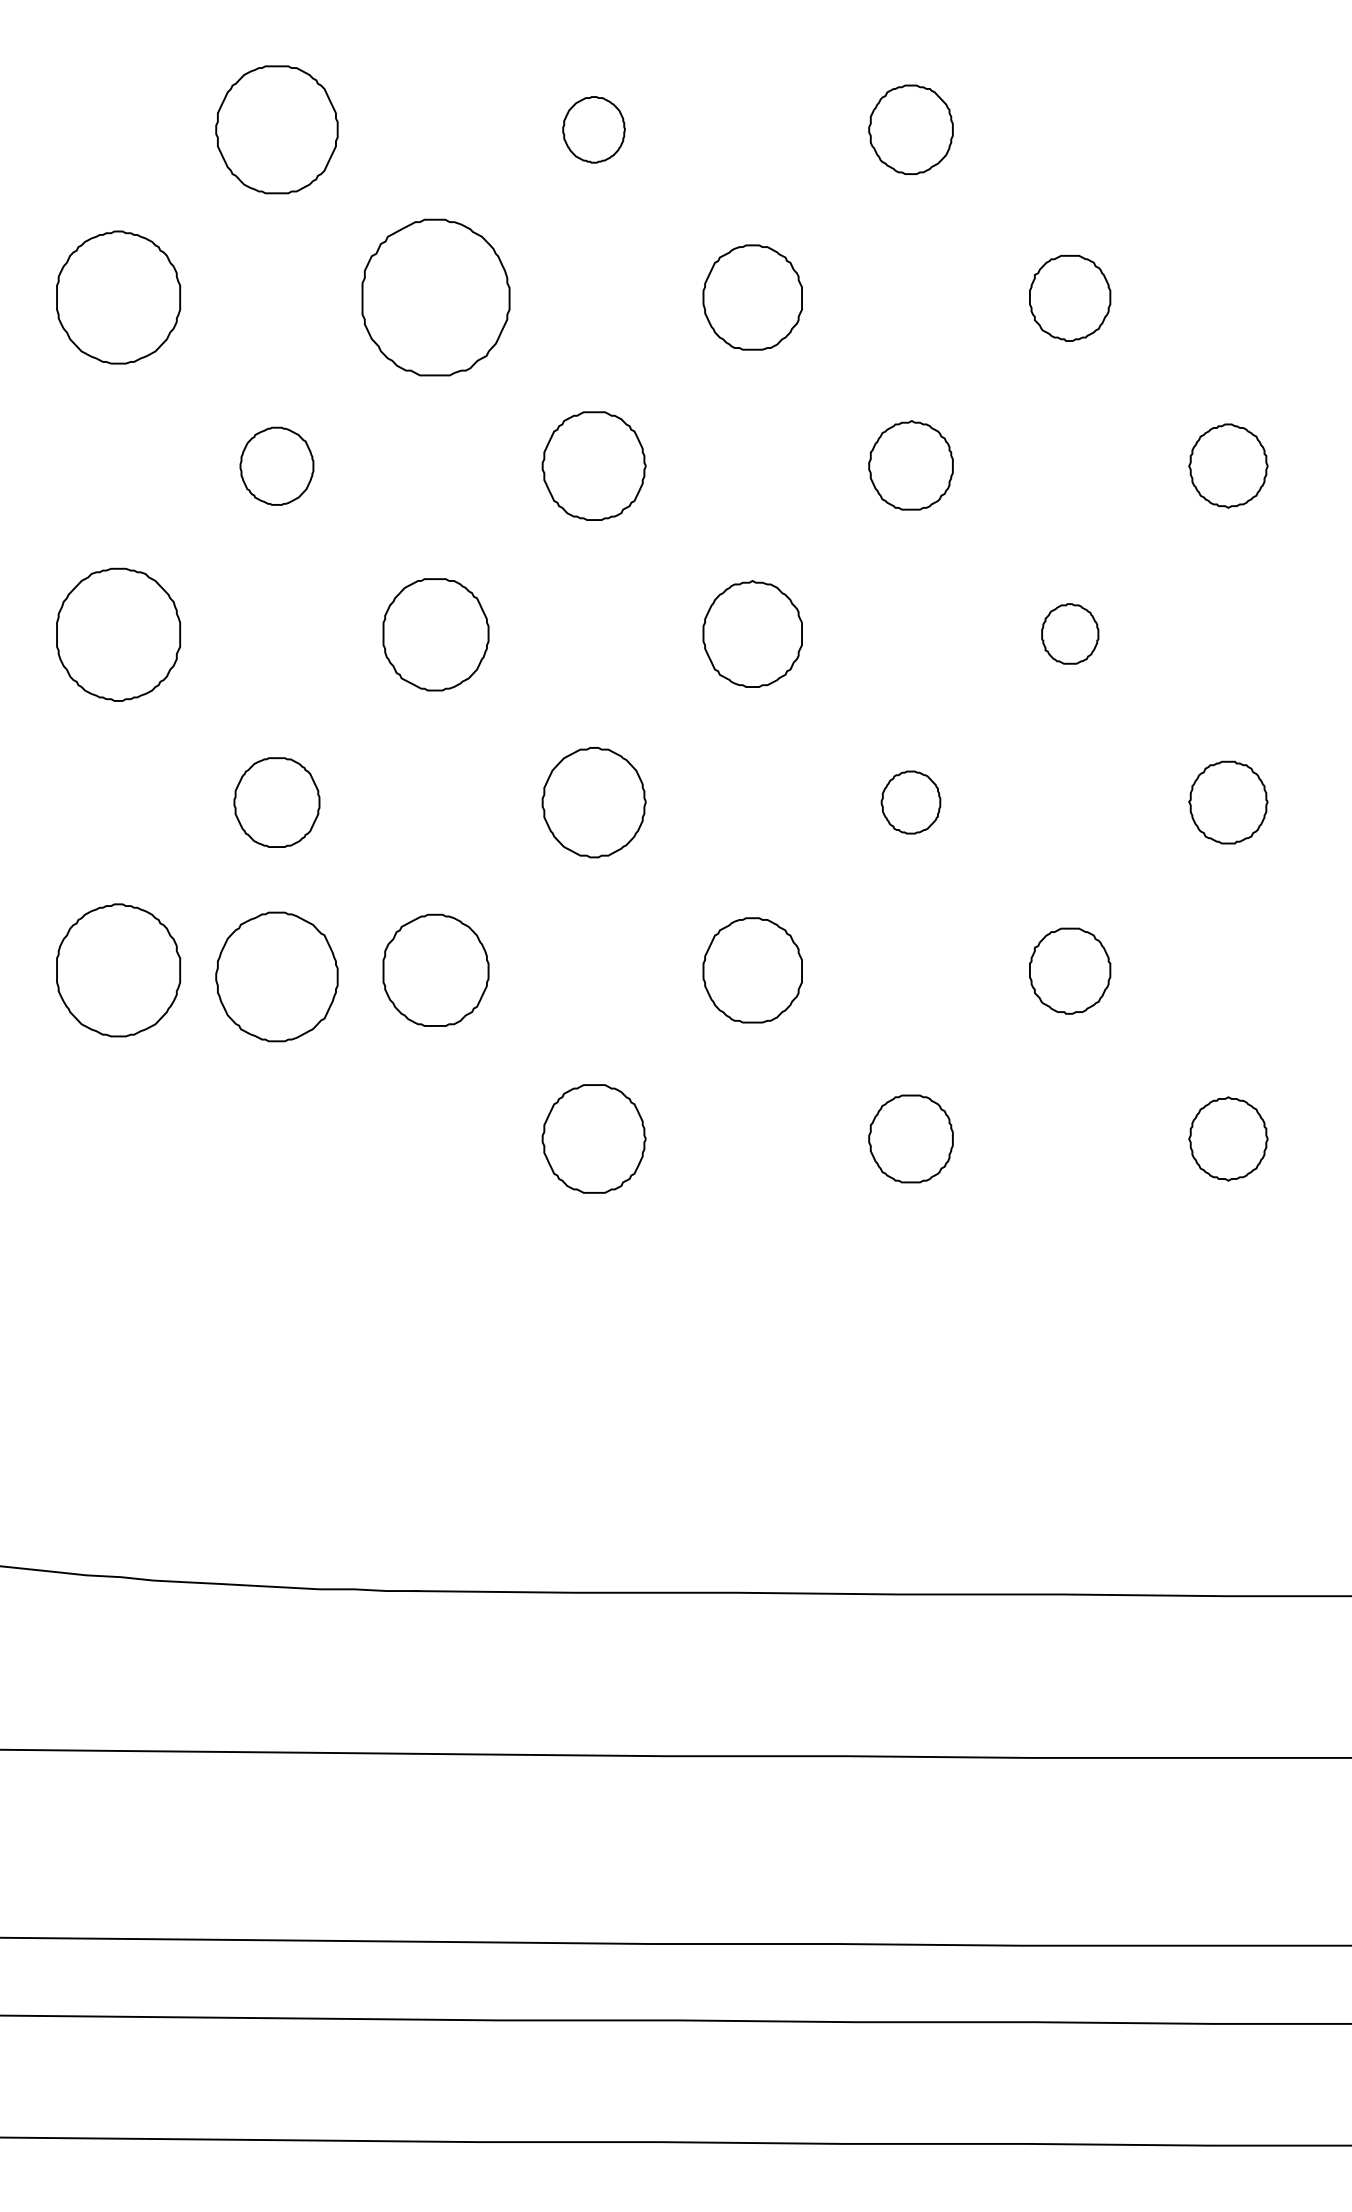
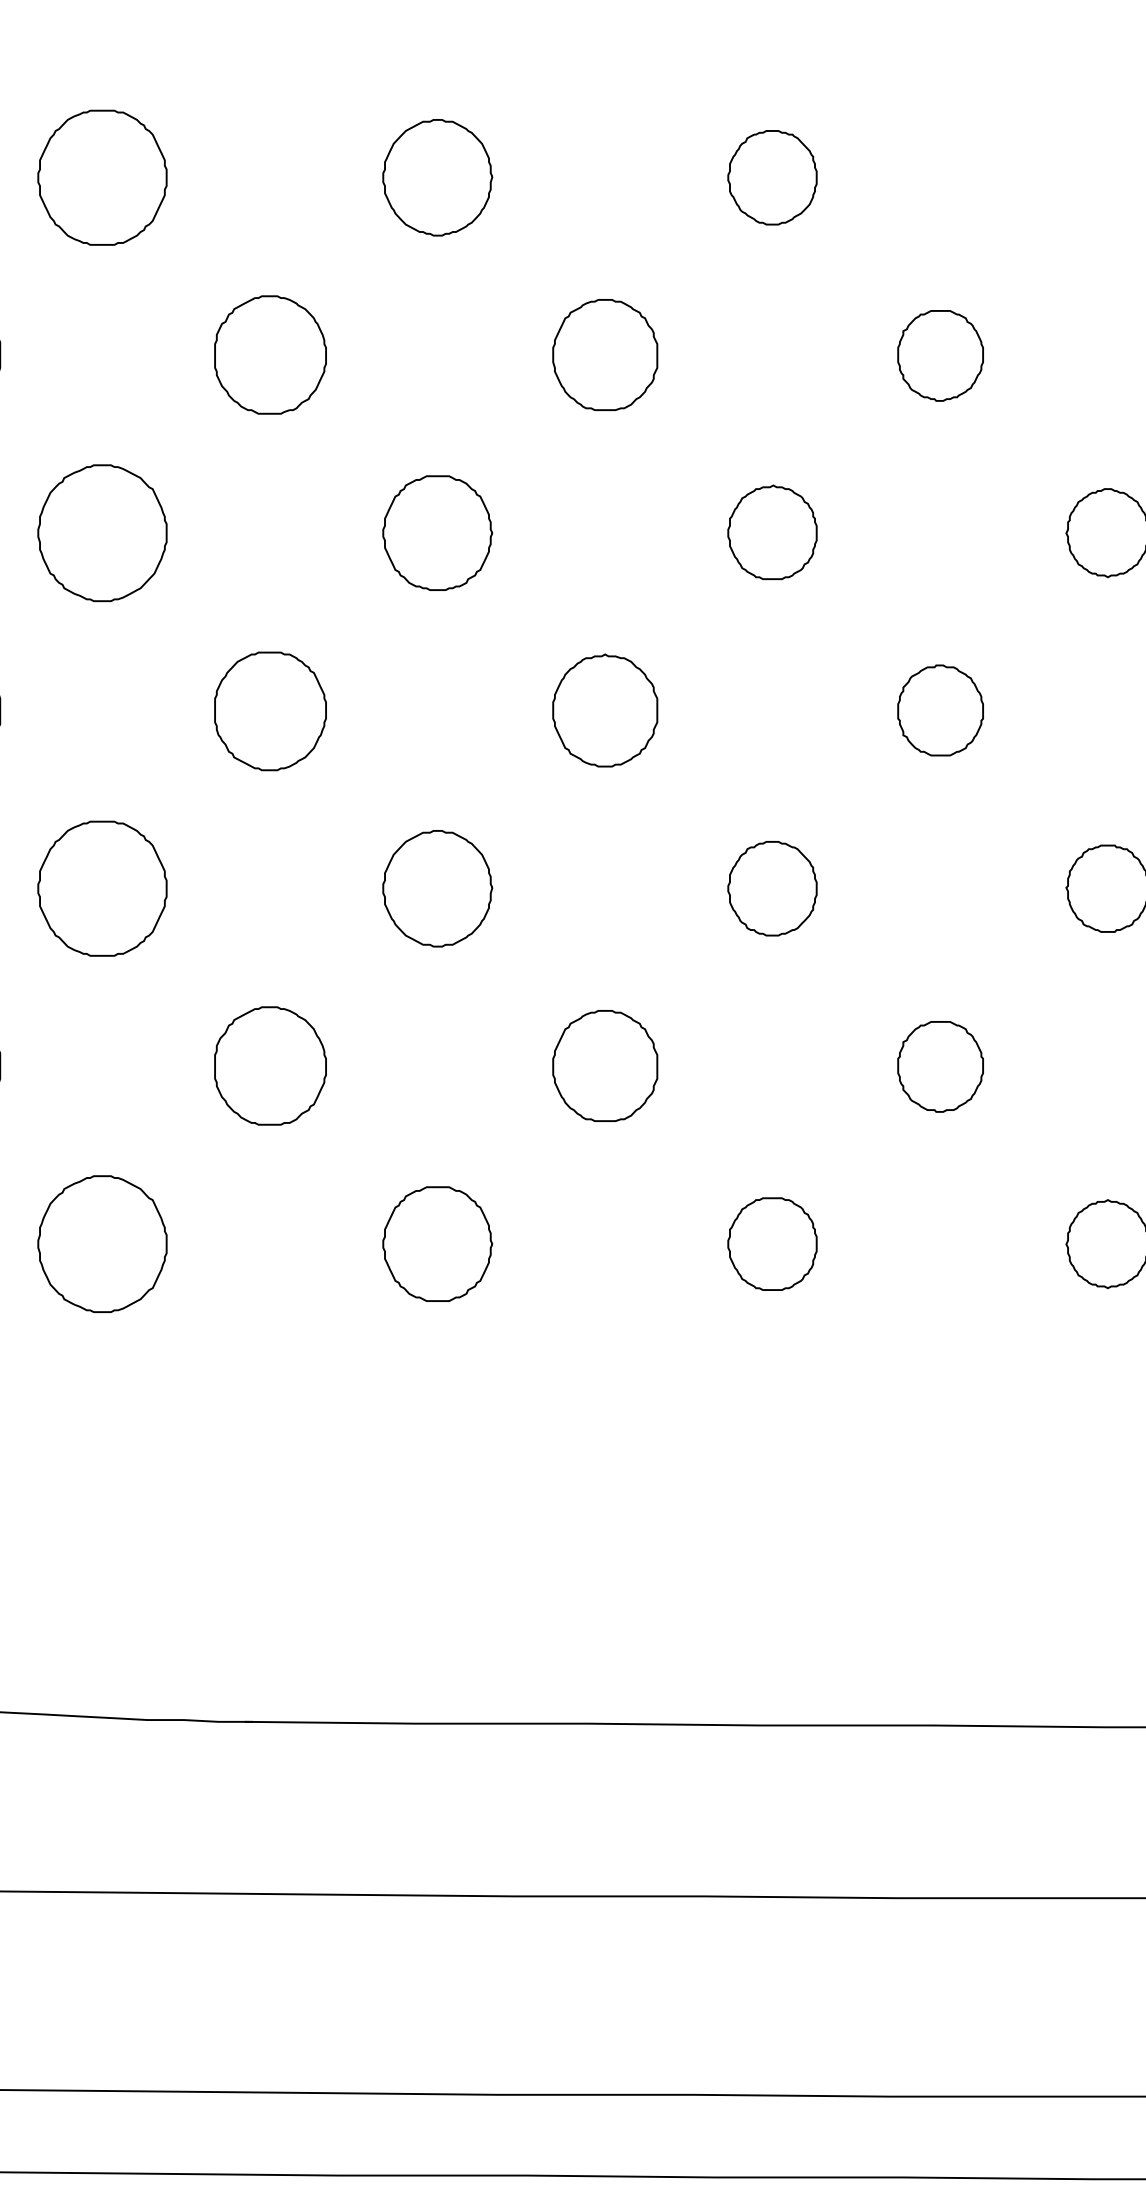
part: (593, 129) -> (436, 177), size x1.67
part: (435, 297) -> (270, 354), size x0.71
part: (276, 466) -> (101, 533), size x1.67
part: (1070, 633) -> (941, 710), size x1.43
part: (276, 802) -> (101, 888), size x1.43
part: (910, 802) -> (771, 888), size x1.43
part: (276, 976) -> (101, 1243), moved

